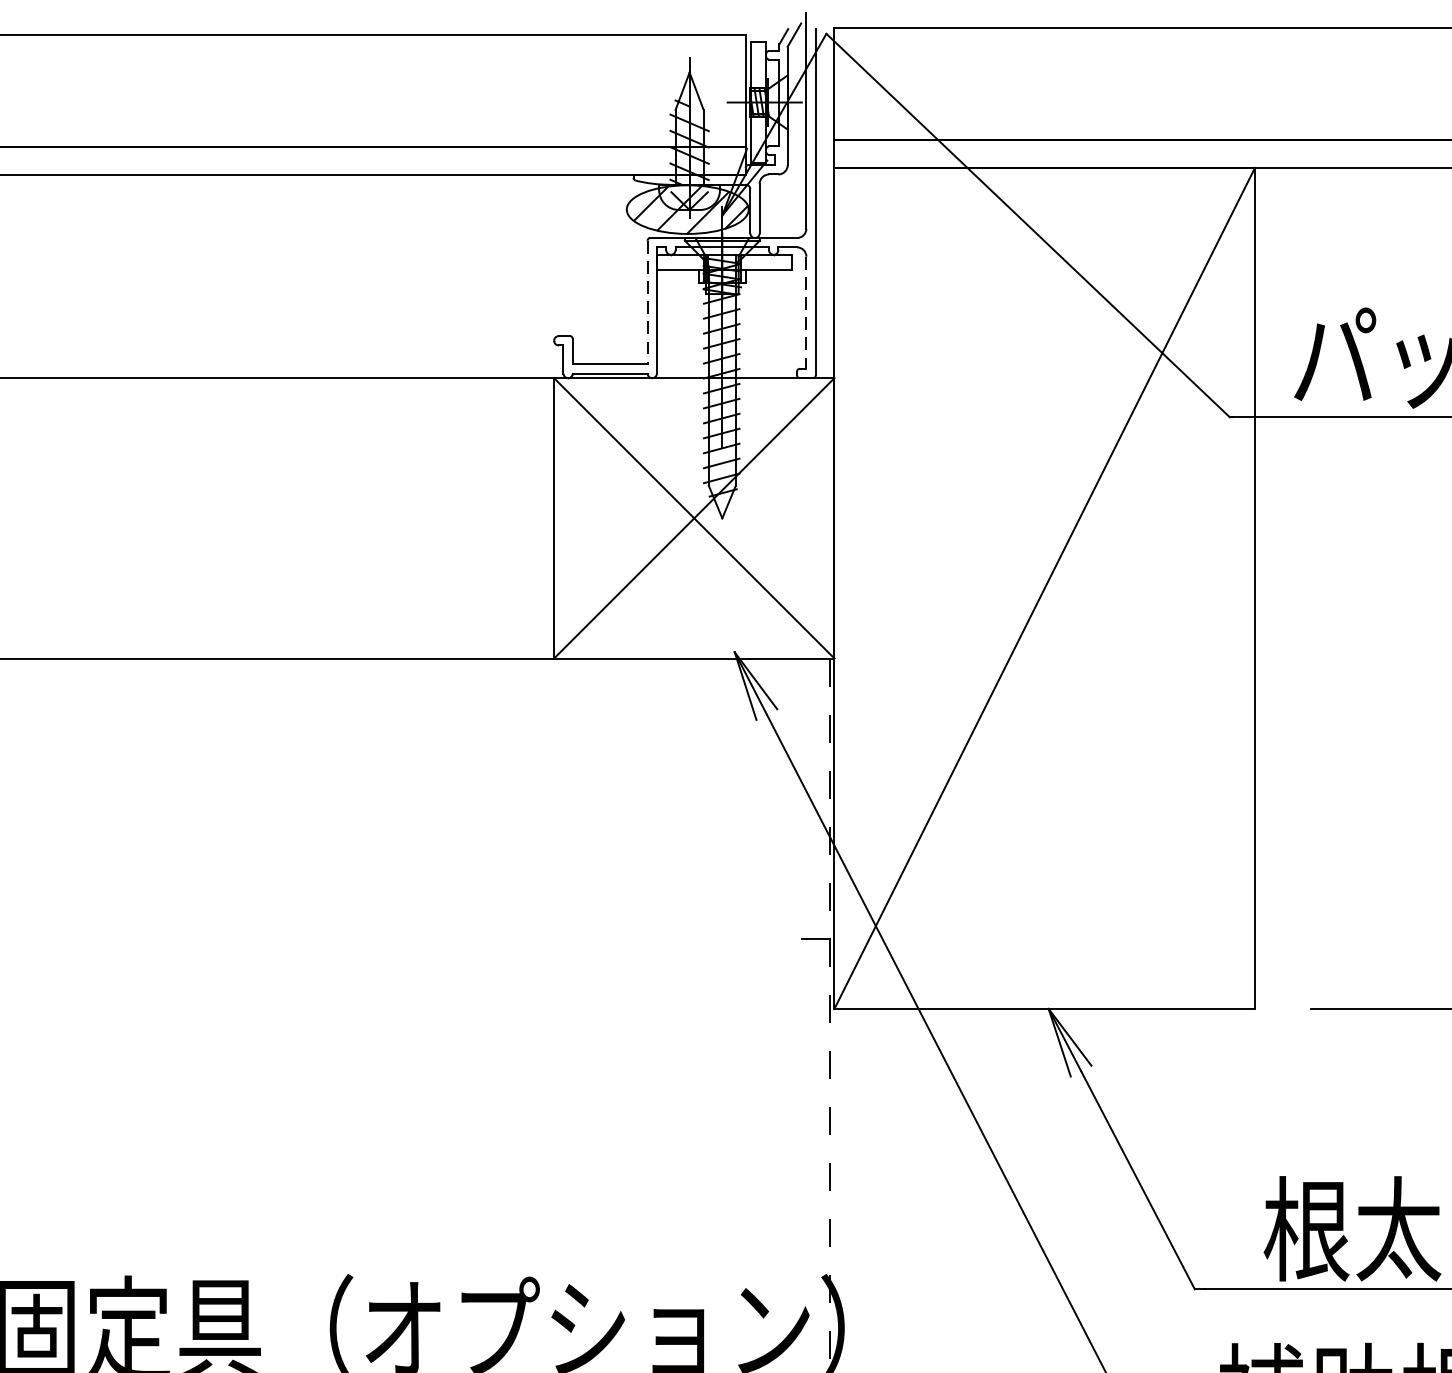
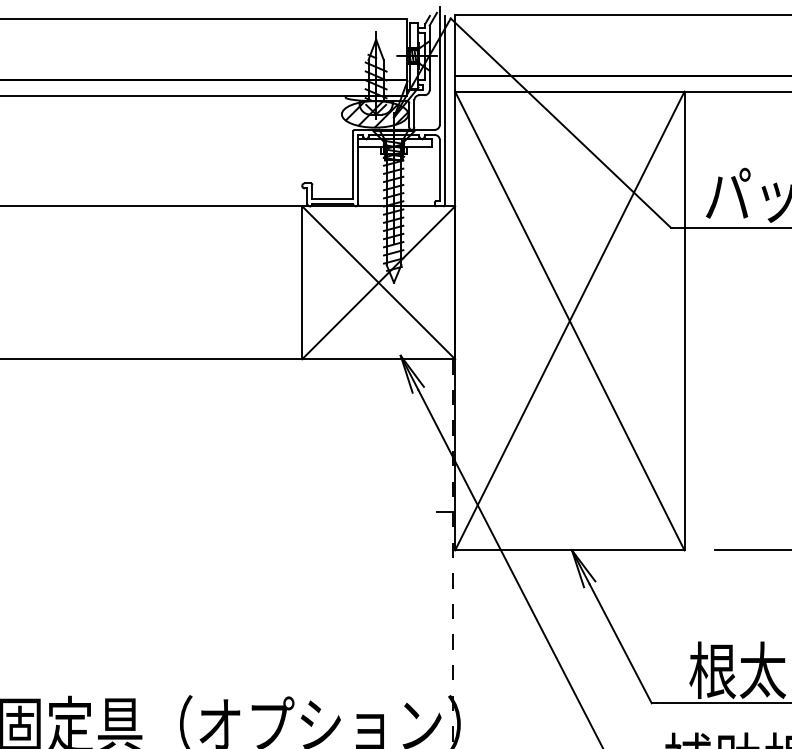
line: (648, 303) -> (353, 165), dashed -> solid
line: (805, 312) -> (439, 170), dashed -> solid
line: (1044, 587) -> (569, 320), added

